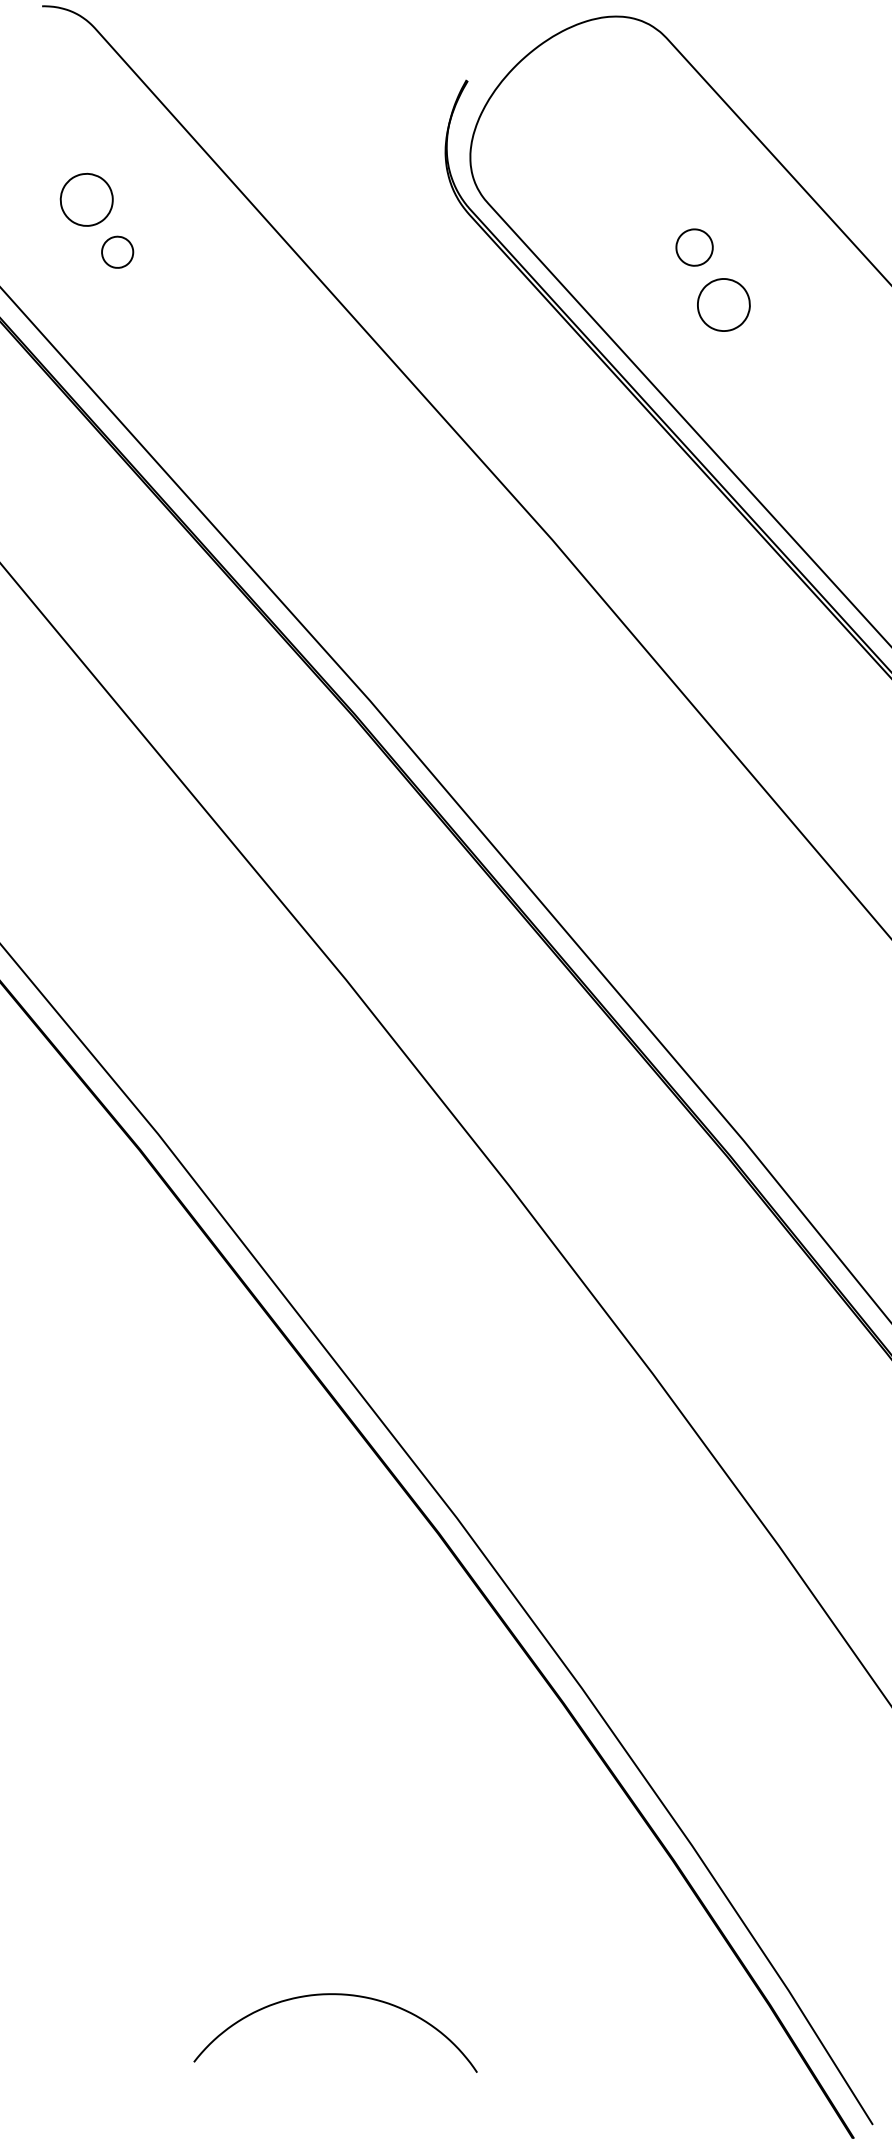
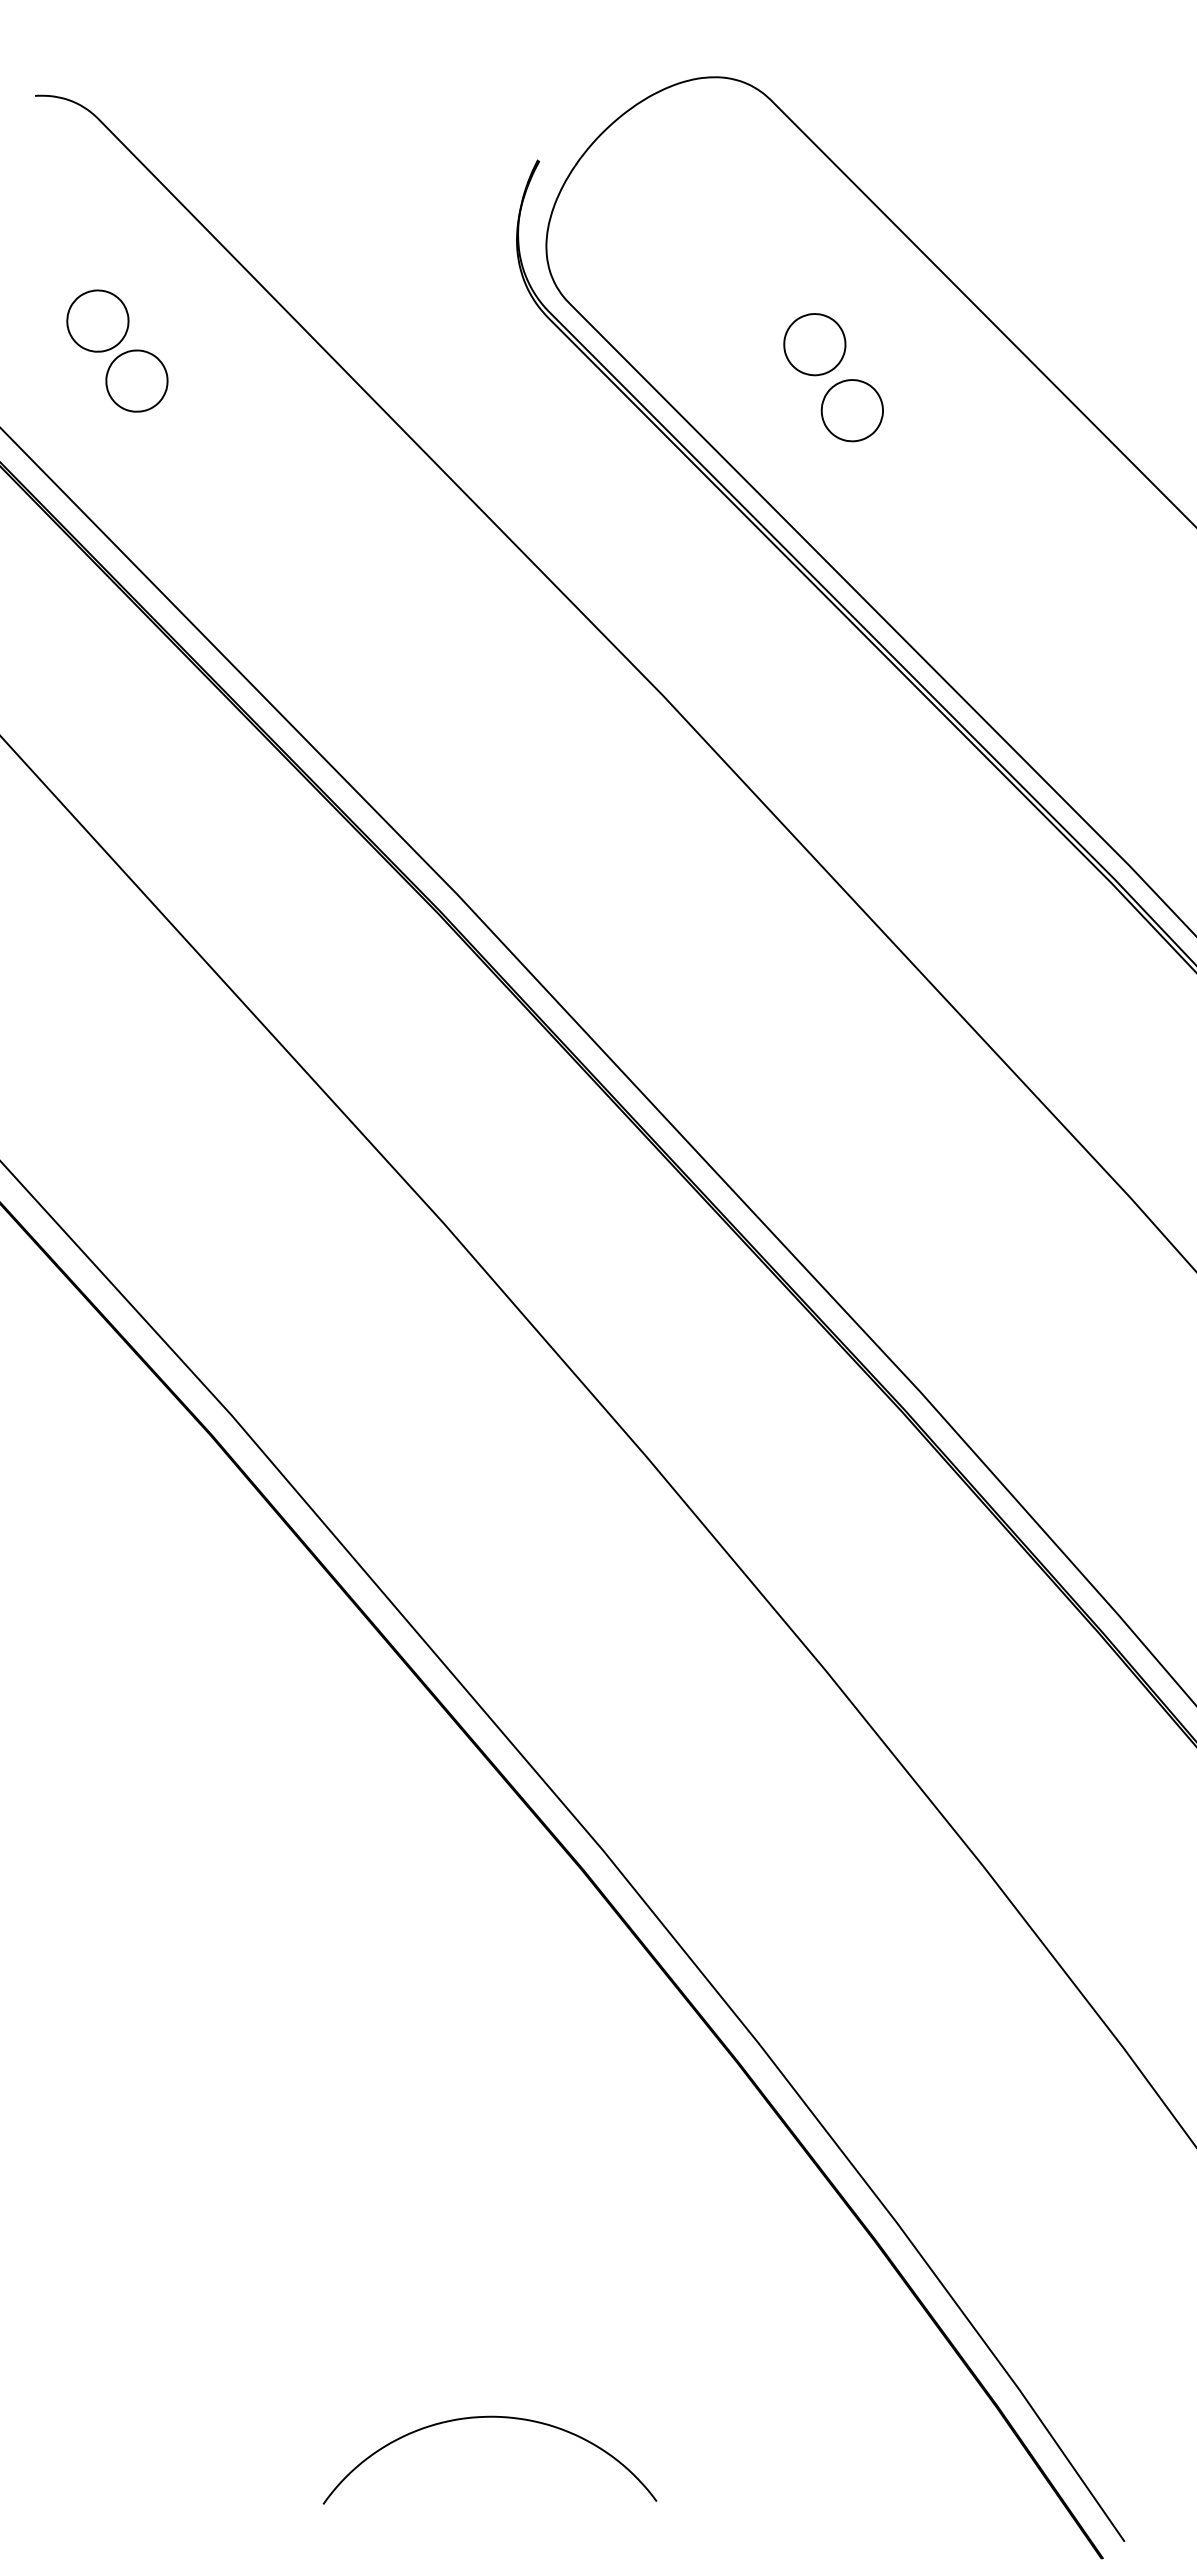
part: (694, 247) -> (814, 344), size x1.43
part: (117, 251) -> (136, 380), size x1.67

